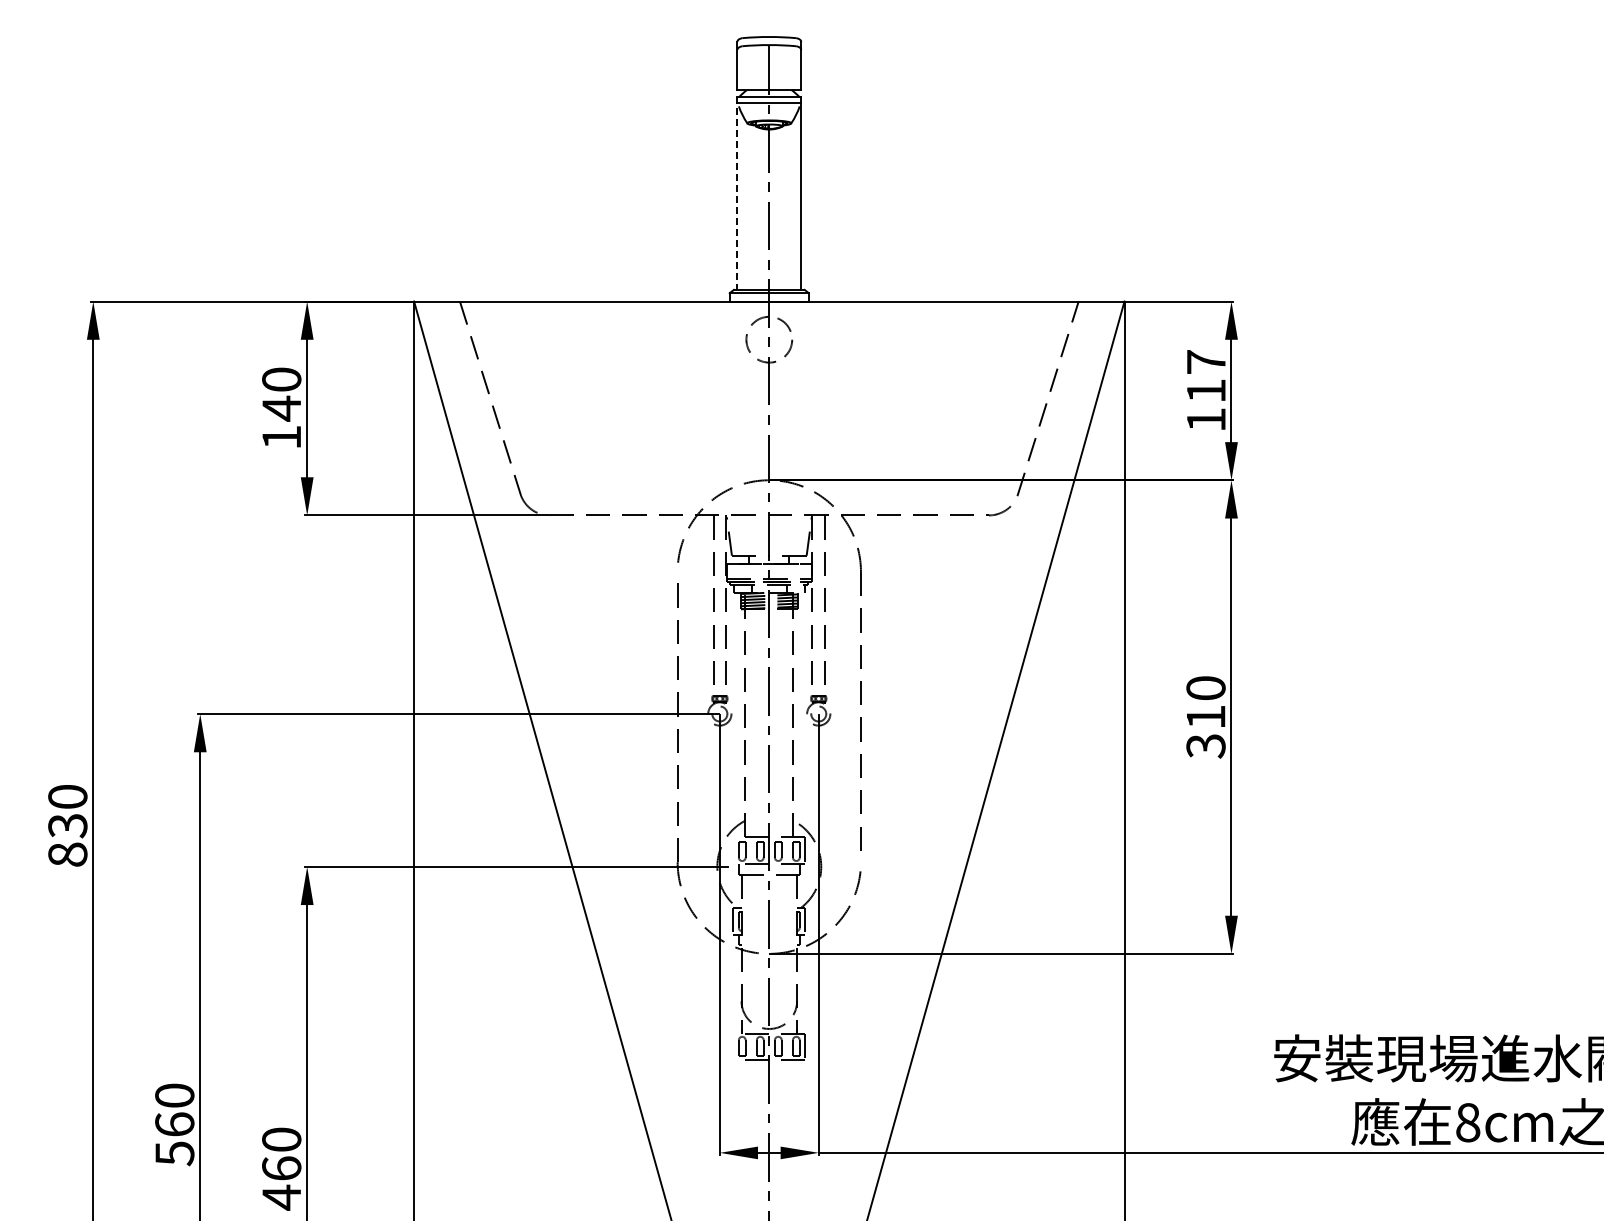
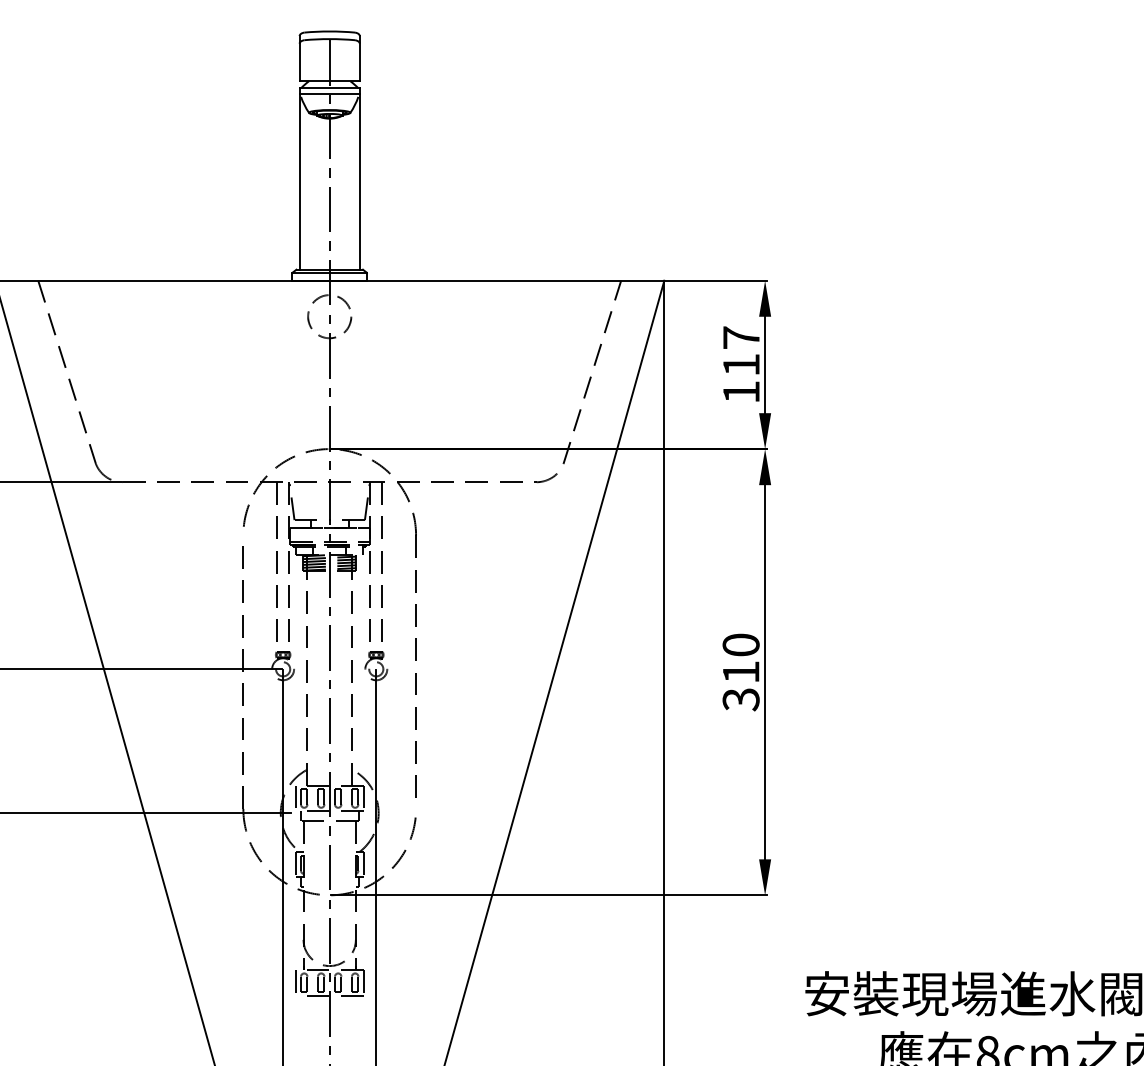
line: (737, 194) -> (299, 179), dashed -> solid
line: (733, 850) -> (295, 797), added
line: (733, 1046) -> (295, 982), added

